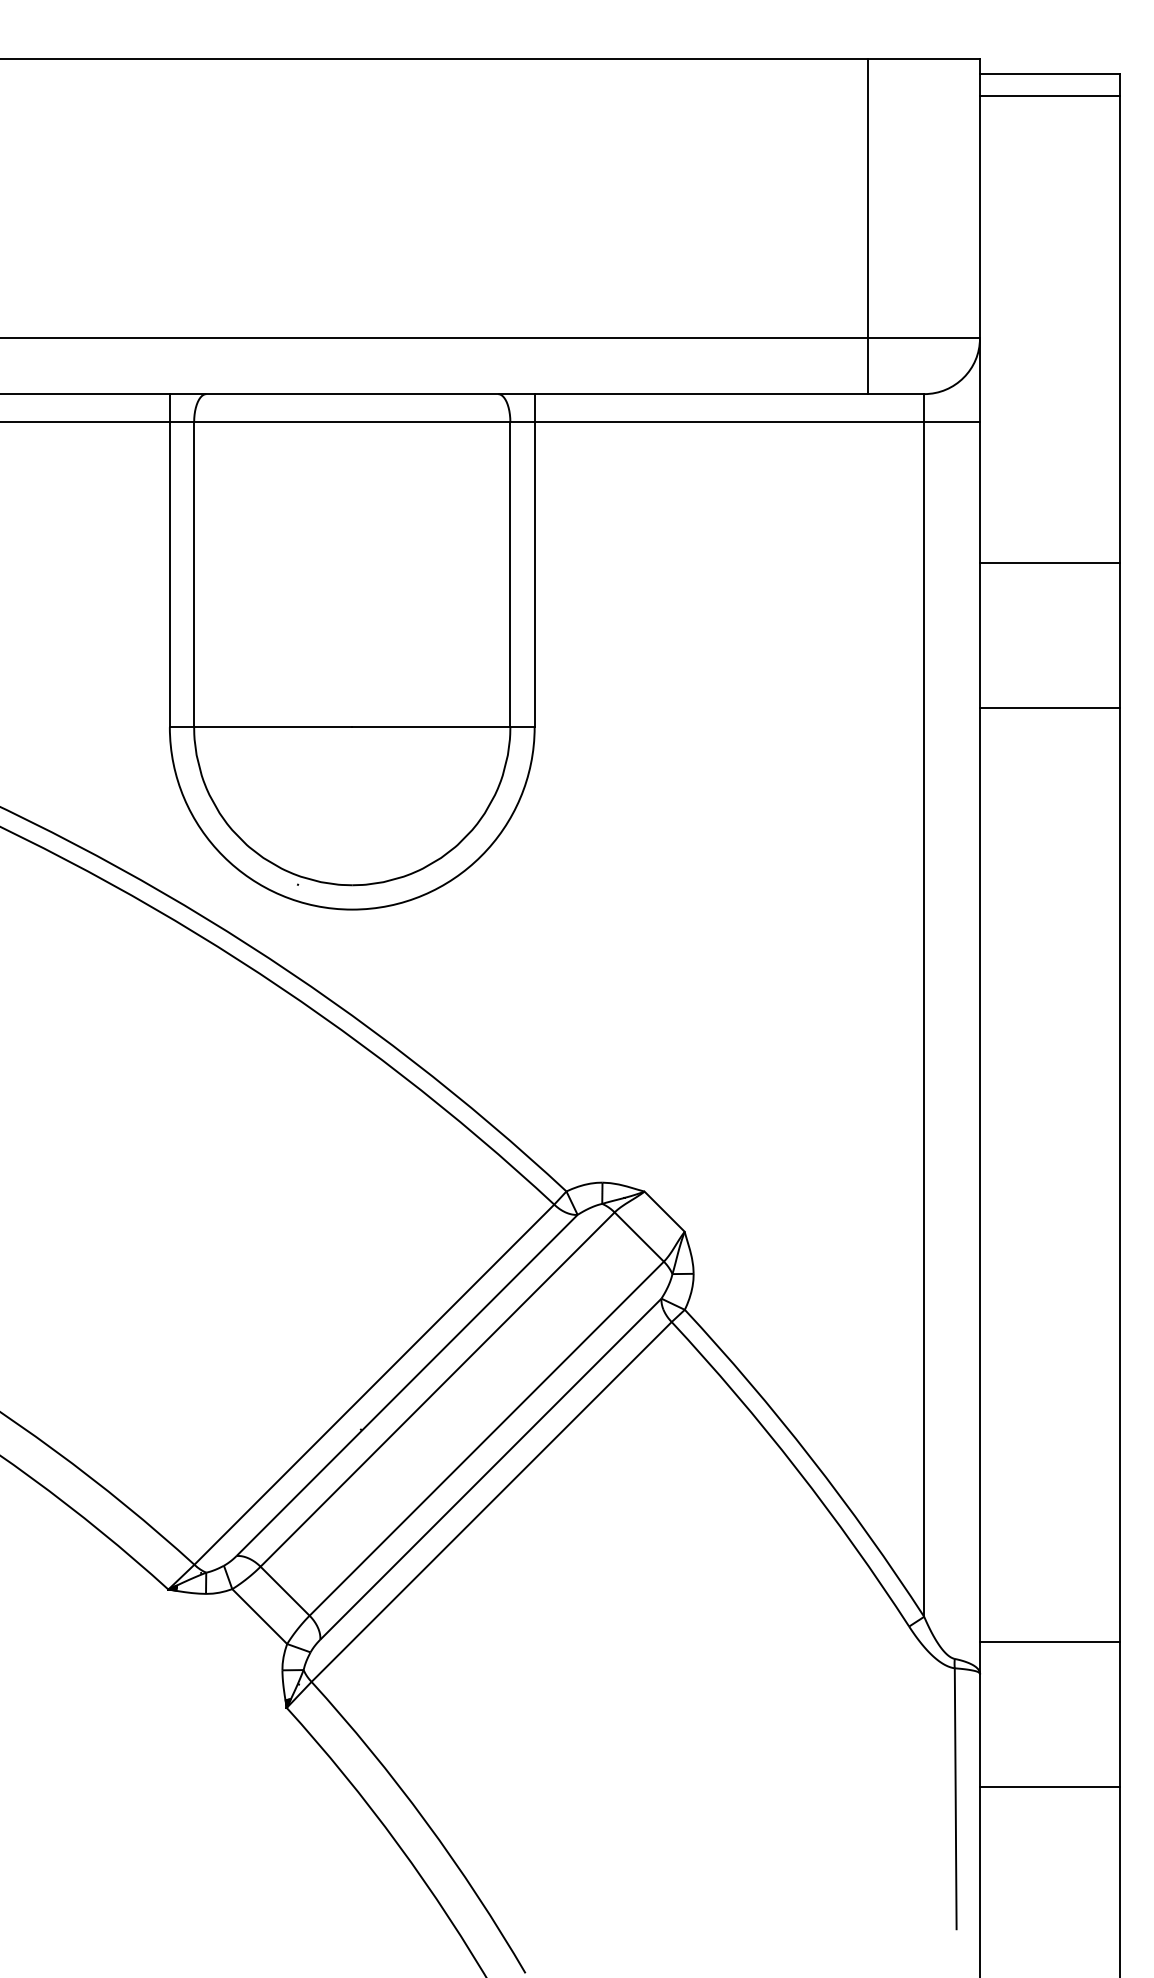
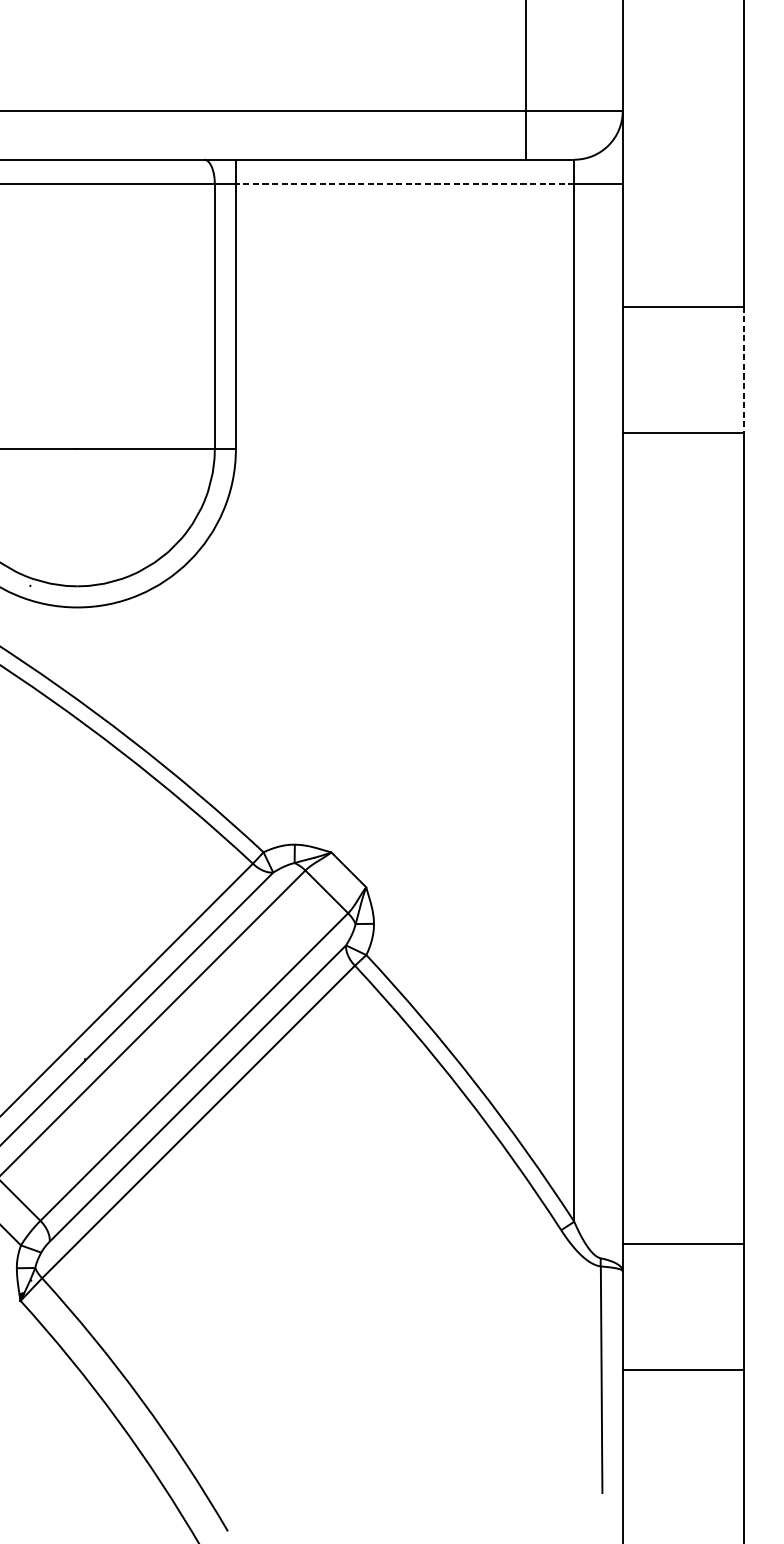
line: (729, 422) -> (405, 184), solid -> dashed
line: (1119, 636) -> (743, 370), solid -> dashed

